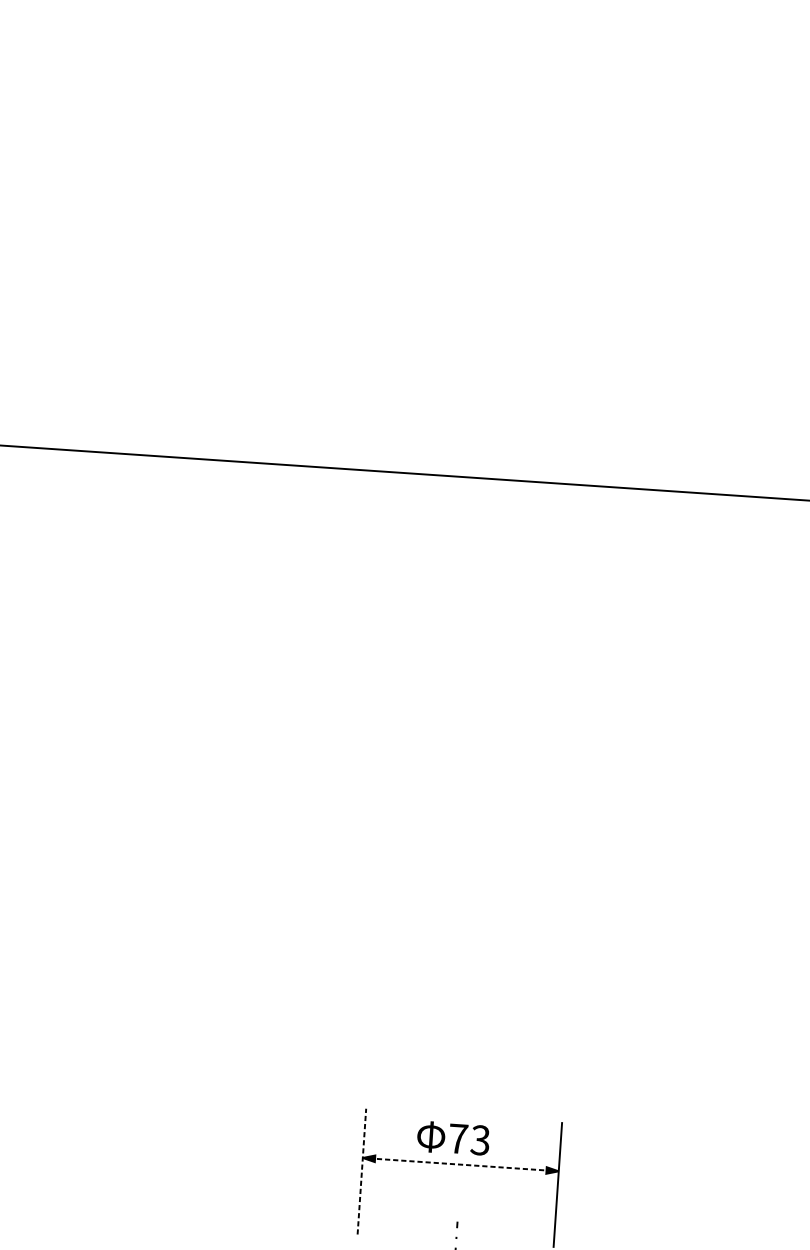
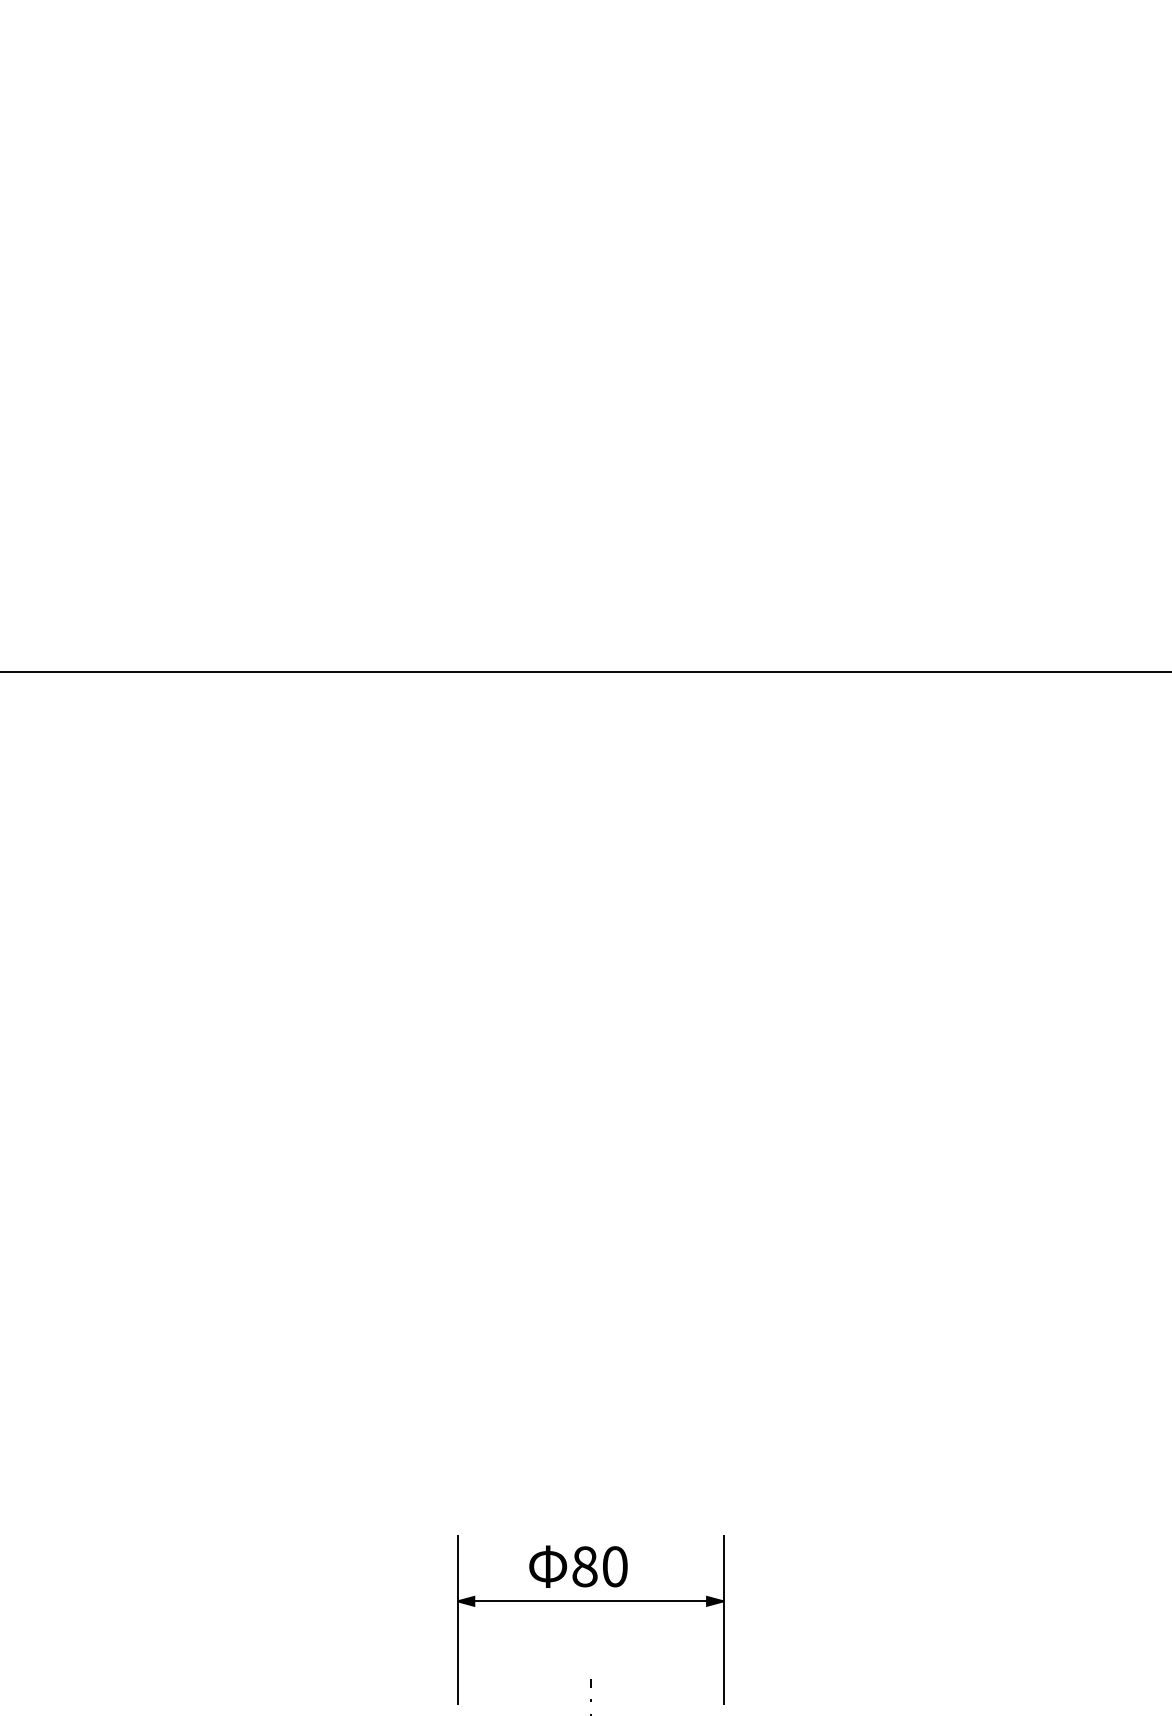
text: (469, 1139) -> (599, 1566), 73 -> 80
line: (460, 1164) -> (590, 1601), dashed -> solid
line: (361, 1171) -> (457, 1619), dashed -> solid

